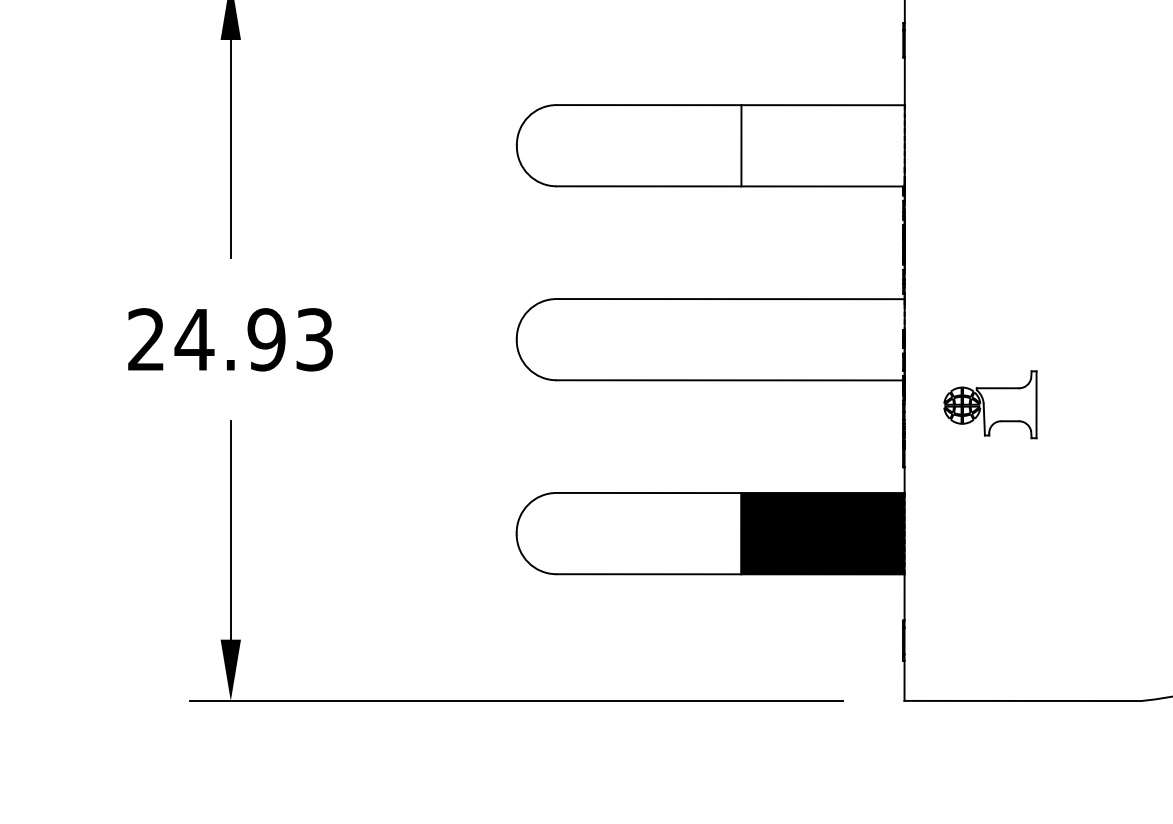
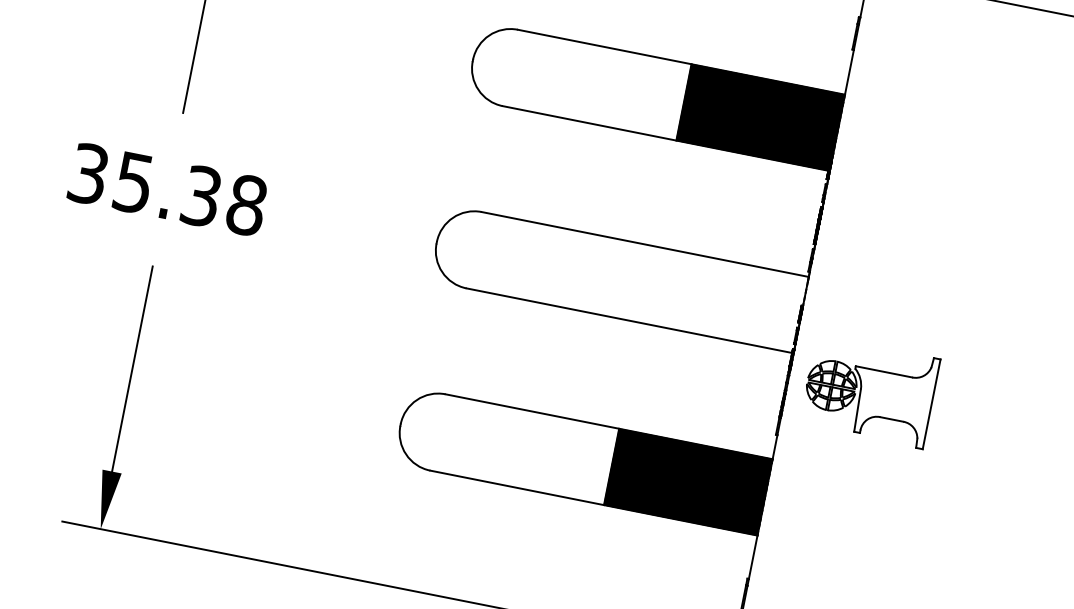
hatch: (822, 145) -> (760, 117), added
text: (230, 339) -> (167, 189), 24.93 -> 35.38
part: (990, 404) -> (869, 391), size x1.43

